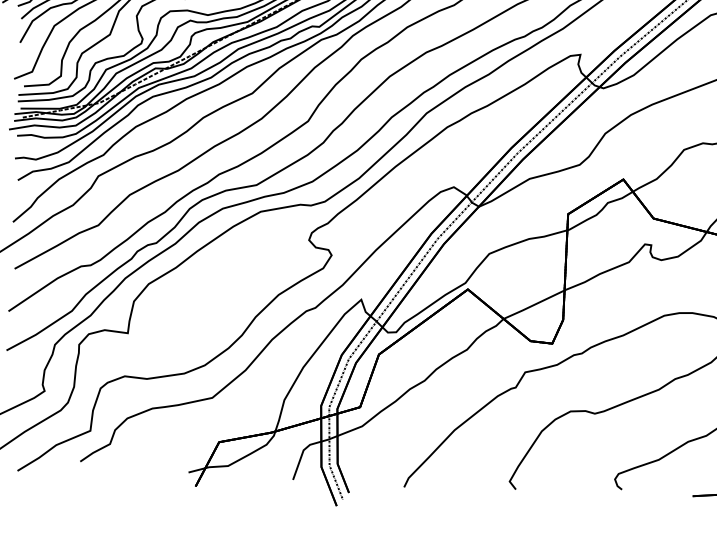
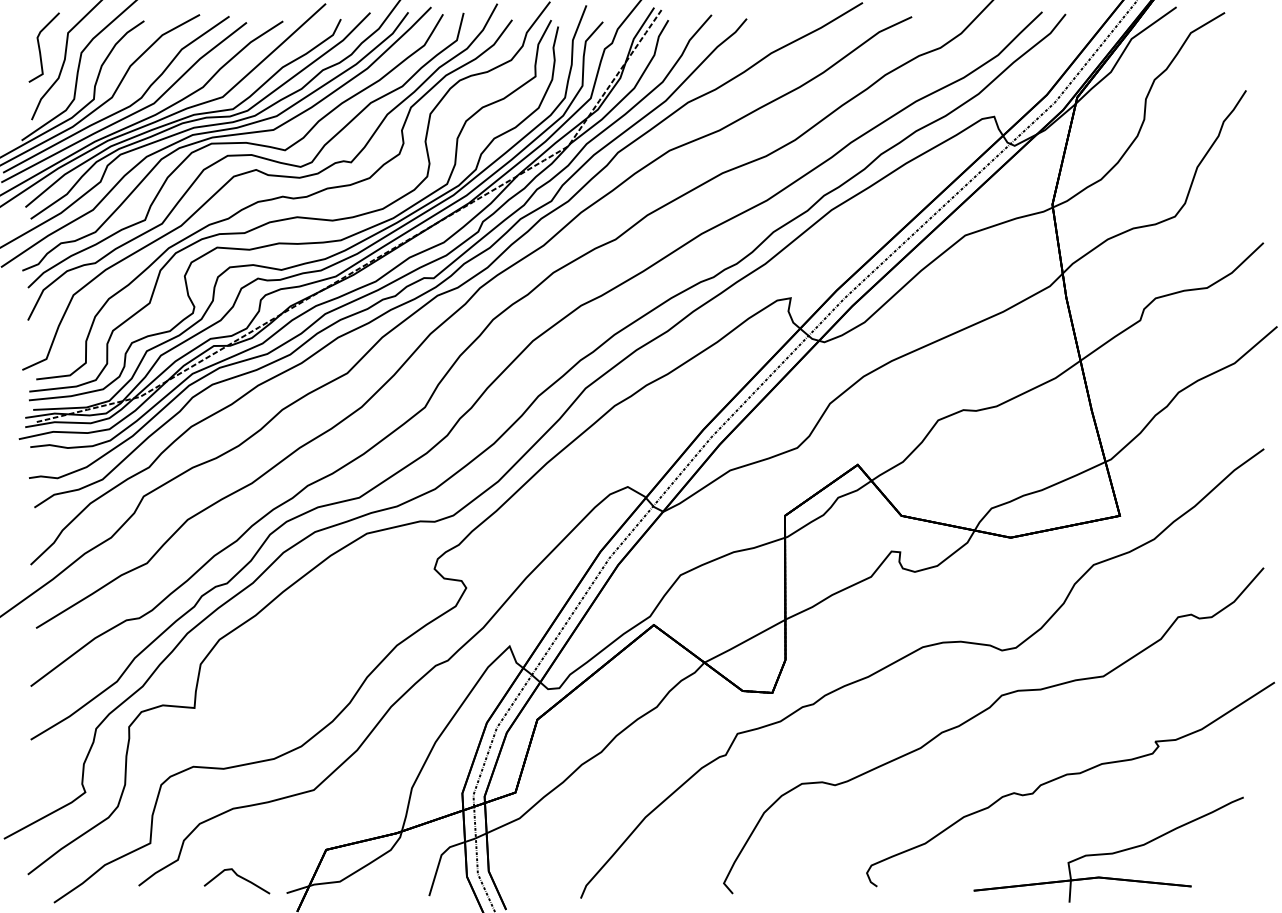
curve: (154, 459) -> (239, 877), added

